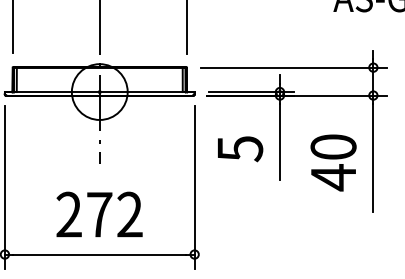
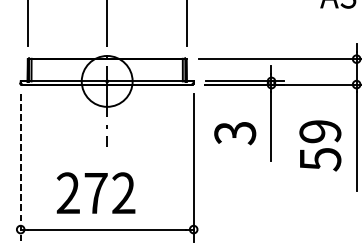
text: (239, 149) -> (234, 133), 5 -> 3
text: (333, 162) -> (320, 145), 40 -> 59
line: (4, 187) -> (20, 168), solid -> dashed
text: (99, 214) -> (95, 193), moved

